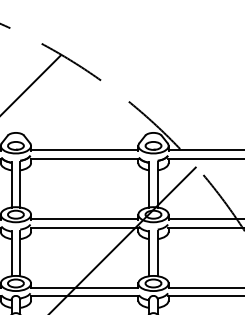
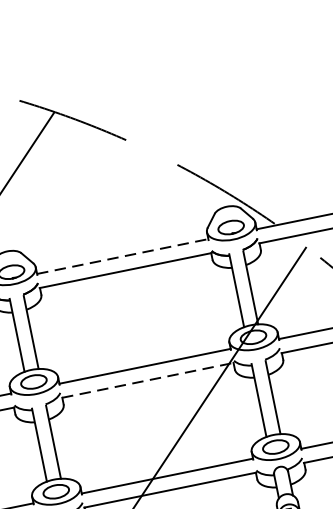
line: (84, 150) -> (122, 257), solid -> dashed
line: (84, 227) -> (147, 380), solid -> dashed

